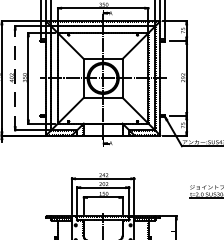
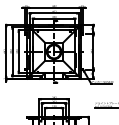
line: (15, 77) -> (12, 51), dashed -> solid

